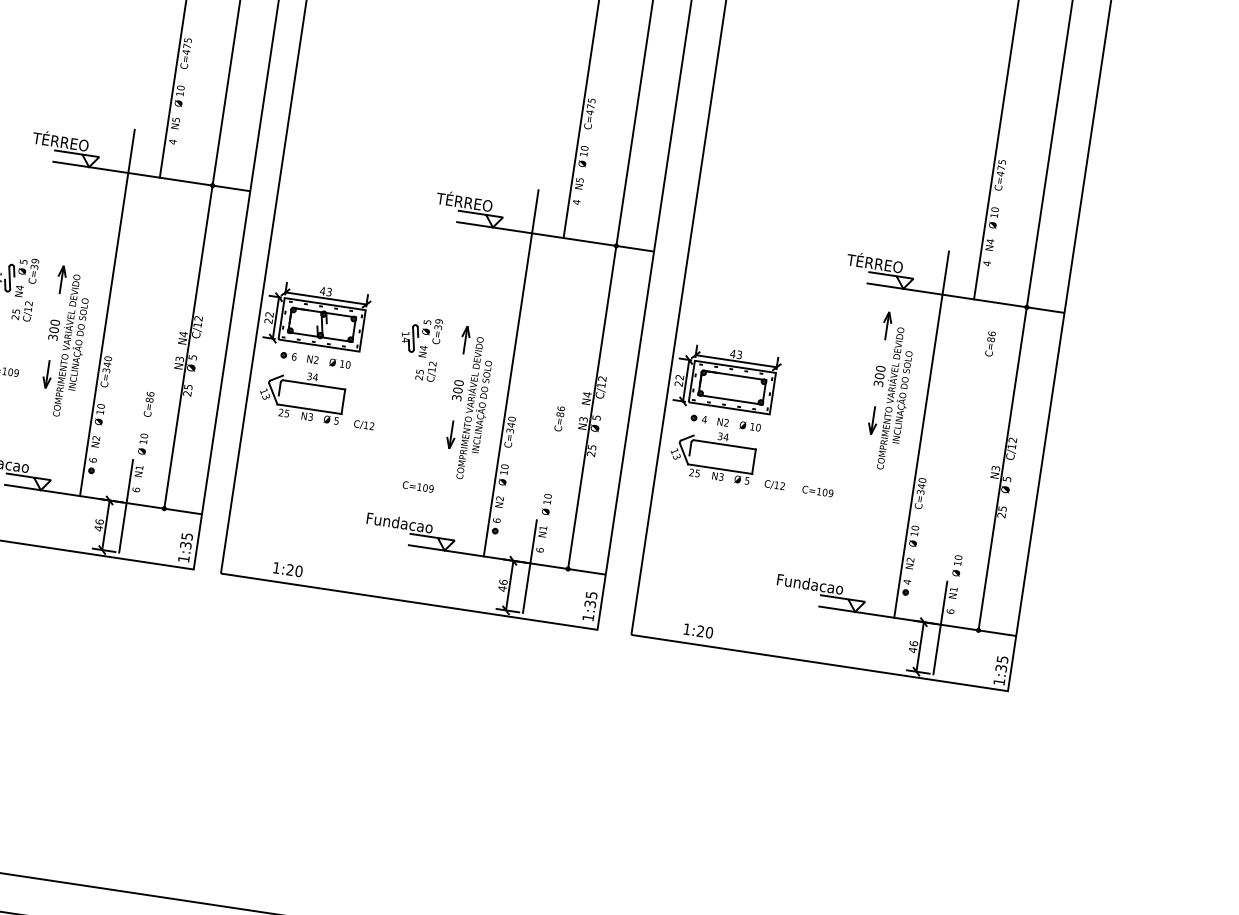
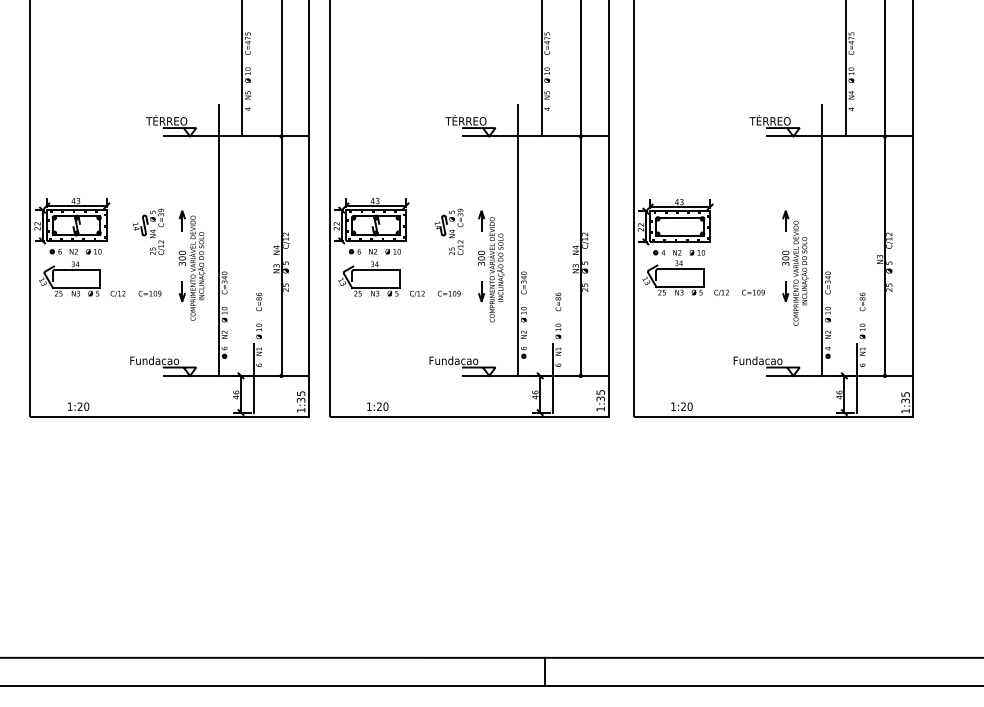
text: (990, 343) -> (862, 301), moved
part: (890, 390) -> (795, 267), moved
text: (559, 418) -> (558, 301), moved
text: (418, 486) -> (449, 293), moved

